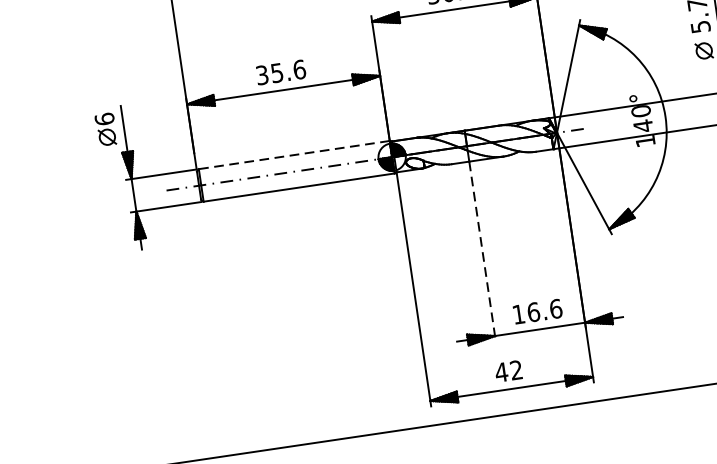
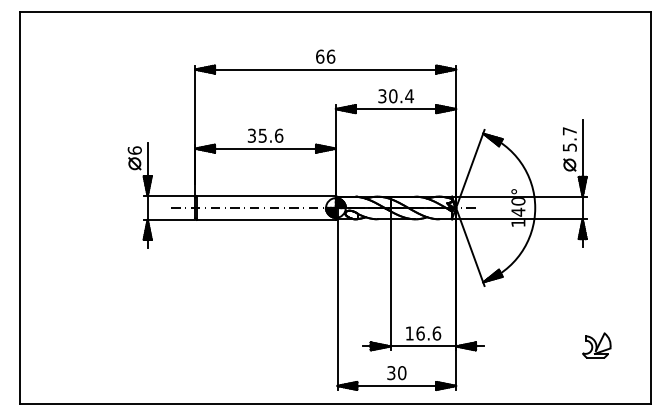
line: (294, 155) -> (266, 196), dashed -> solid
line: (482, 251) -> (390, 284), dashed -> solid
text: (508, 371) -> (396, 373), 42 -> 30

